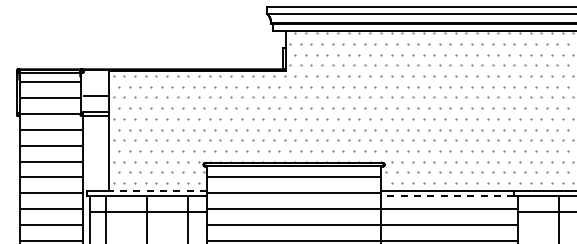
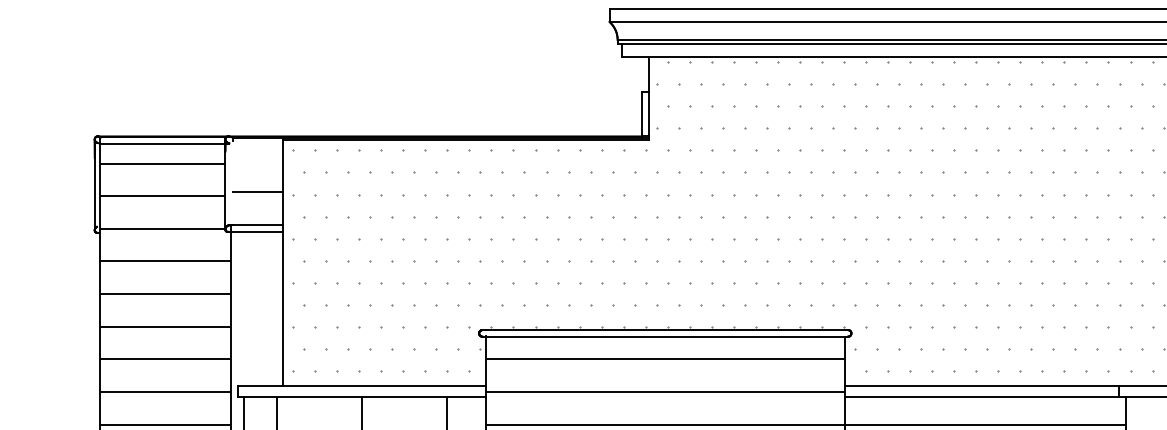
line: (157, 190) -> (383, 386), dashed -> solid
line: (447, 195) -> (981, 396), dashed -> solid

